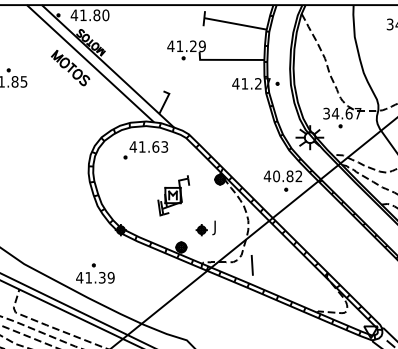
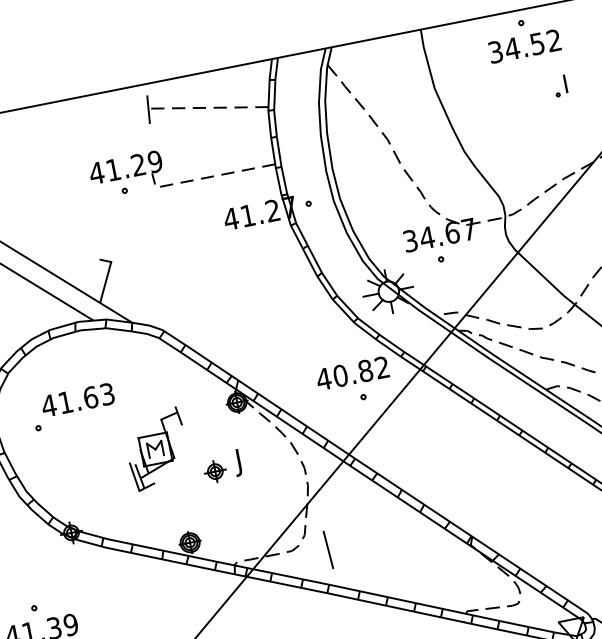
line: (235, 23) -> (208, 107), solid -> dashed
line: (227, 59) -> (206, 176), solid -> dashed
part: (145, 150) -> (72, 407), moved
part: (205, 228) -> (221, 467), moved

